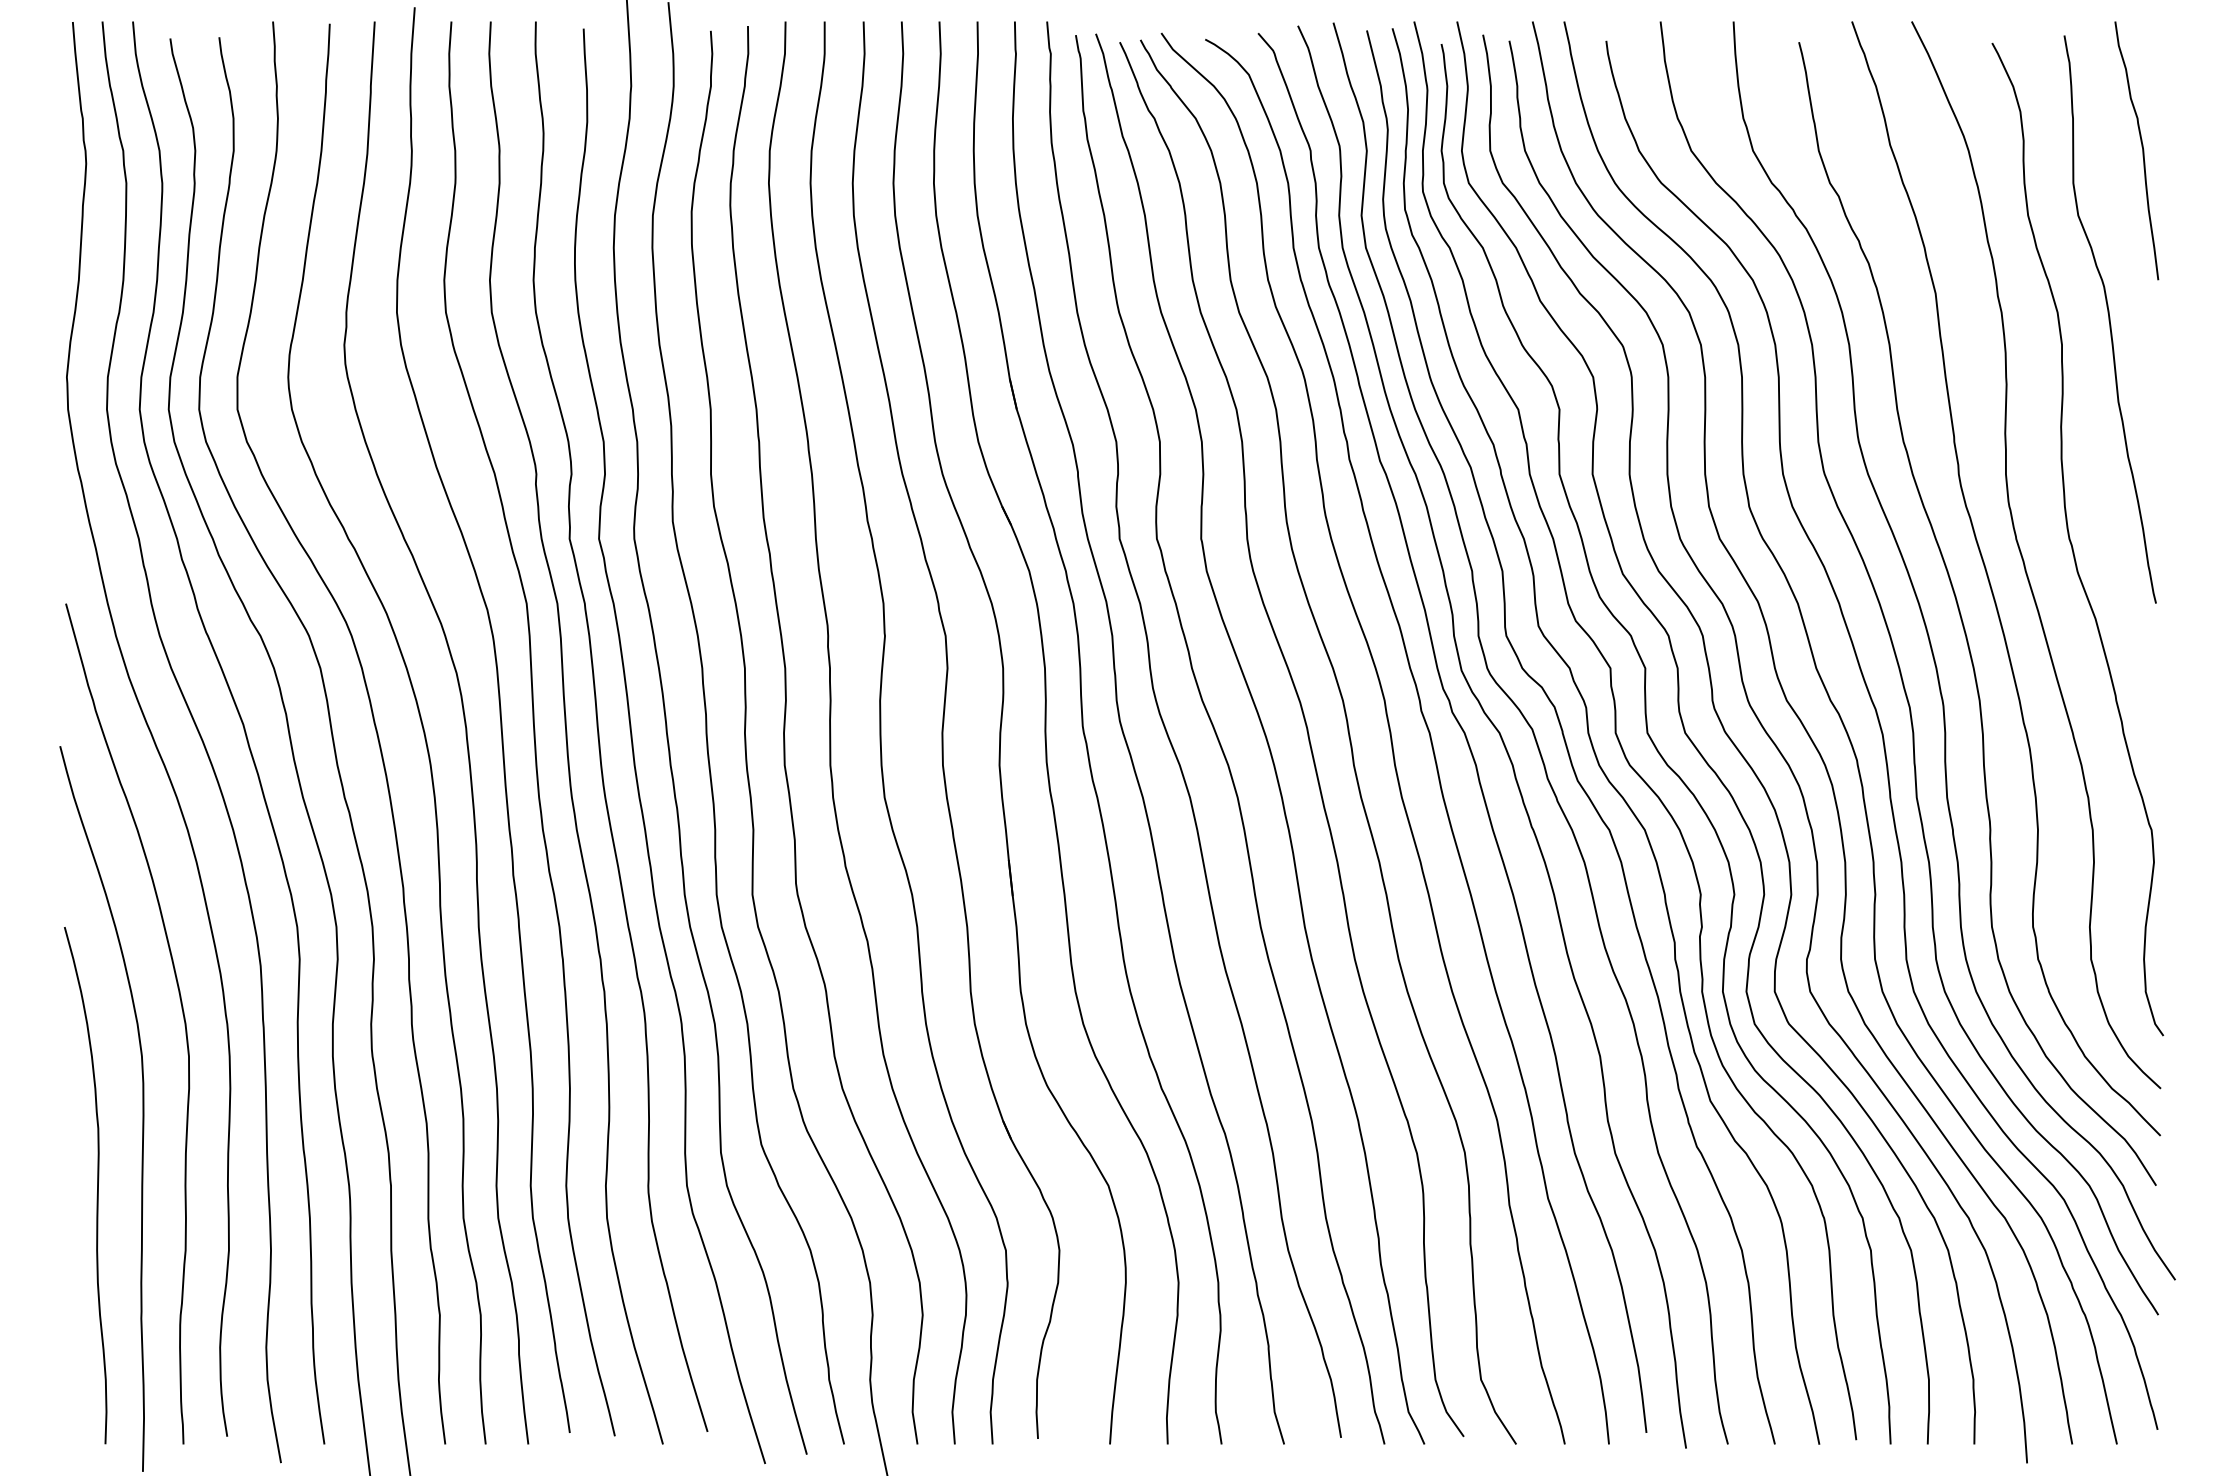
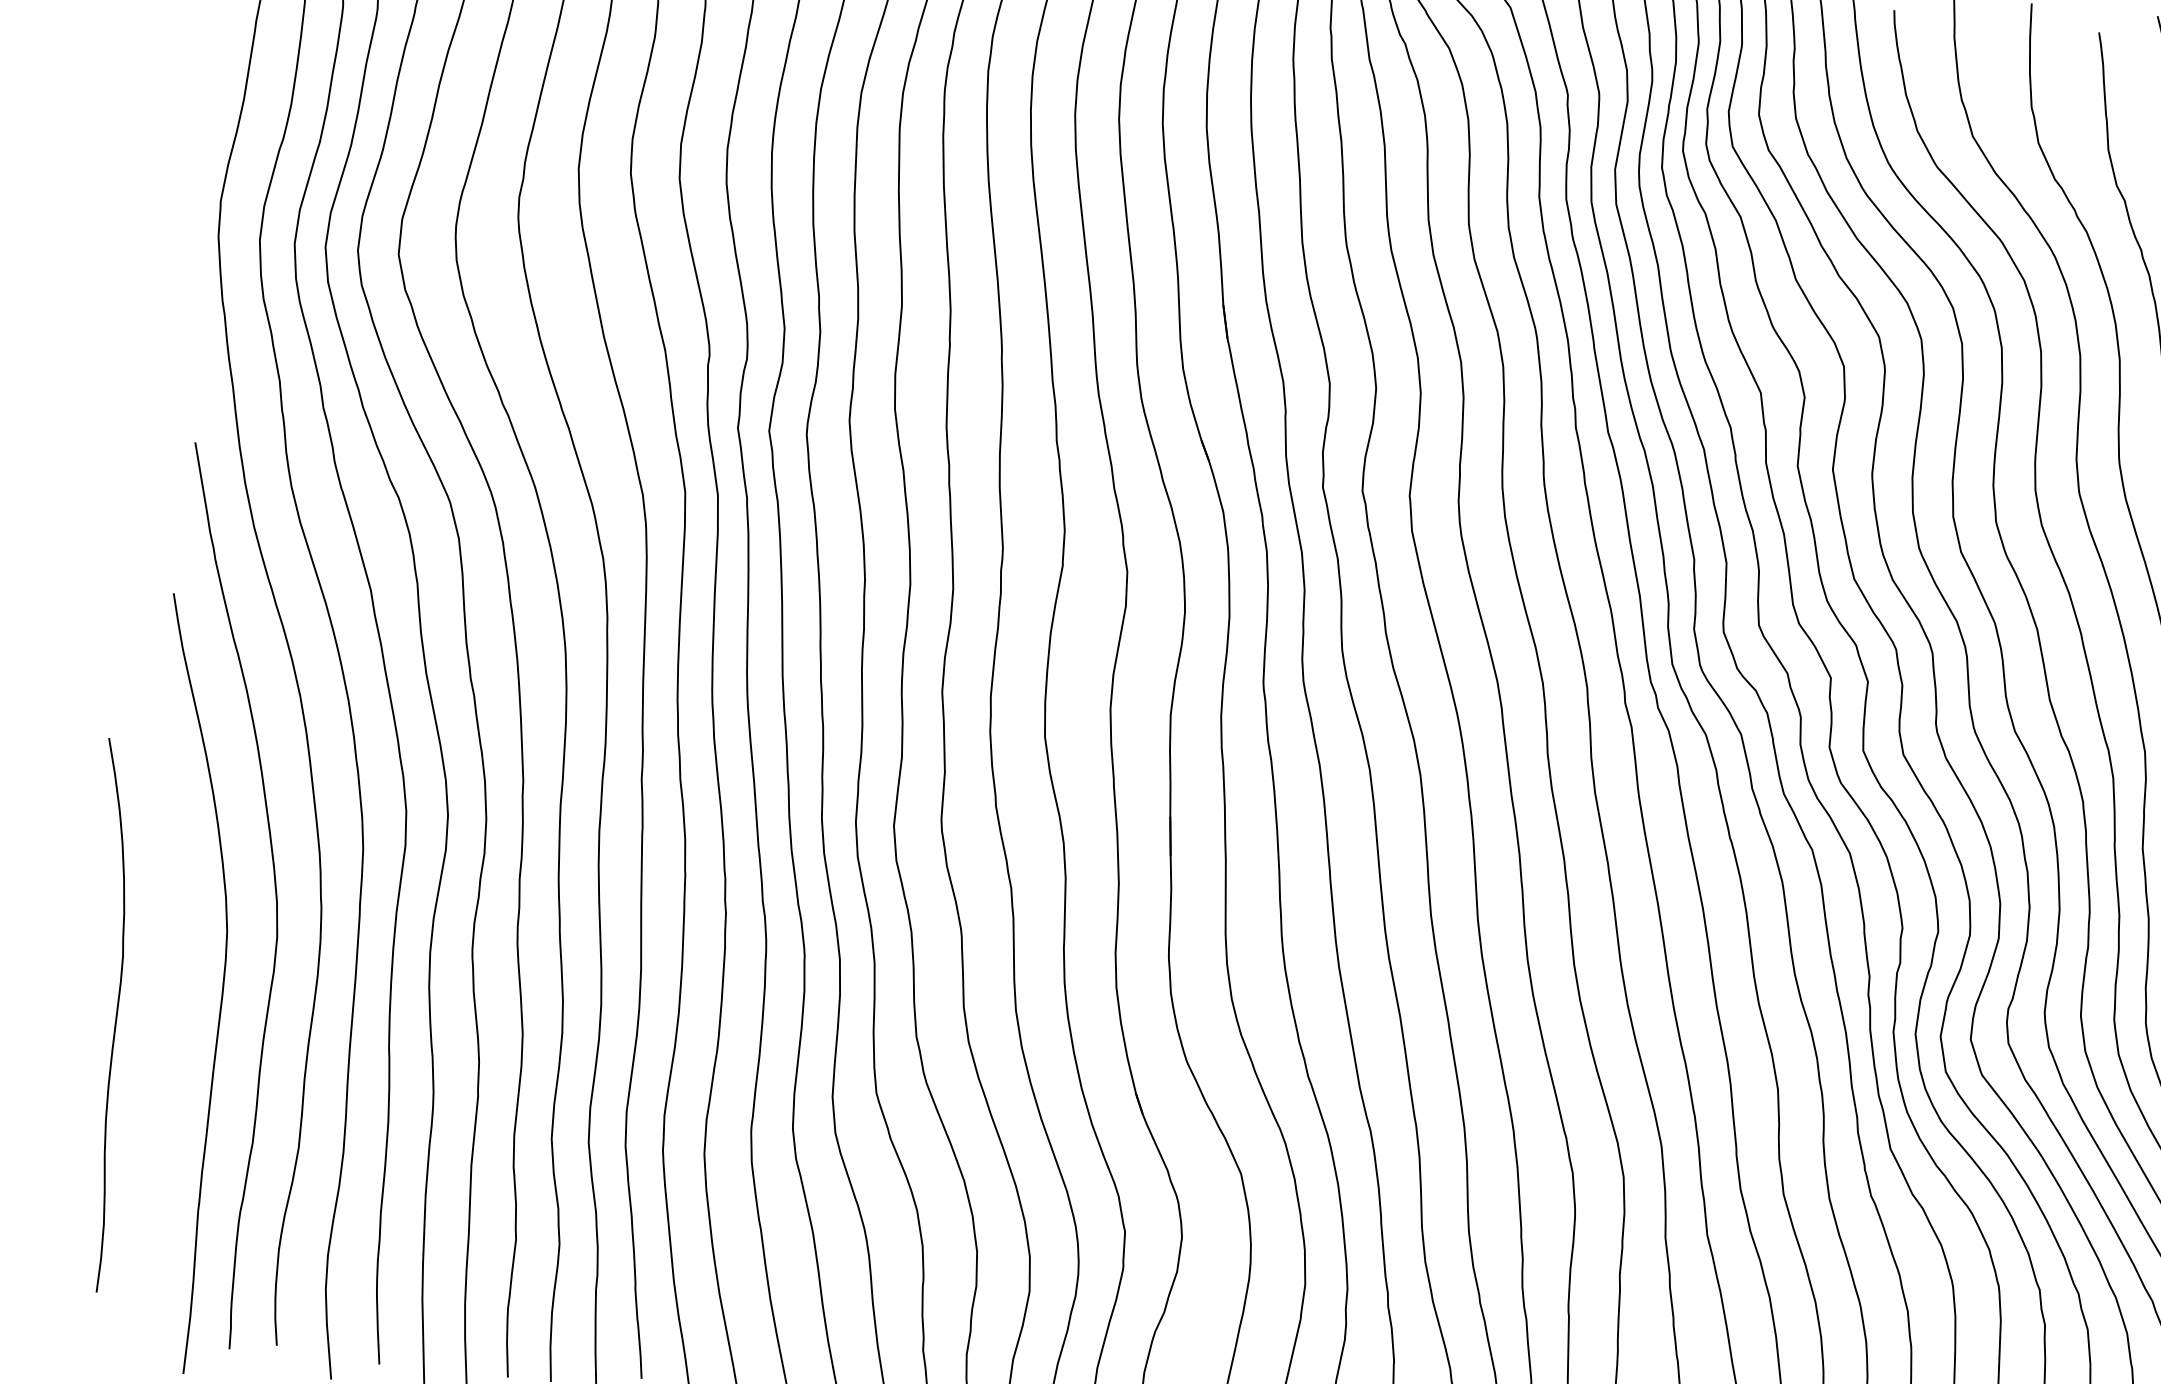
curve: (97, 1185) -> (116, 1016), moved

